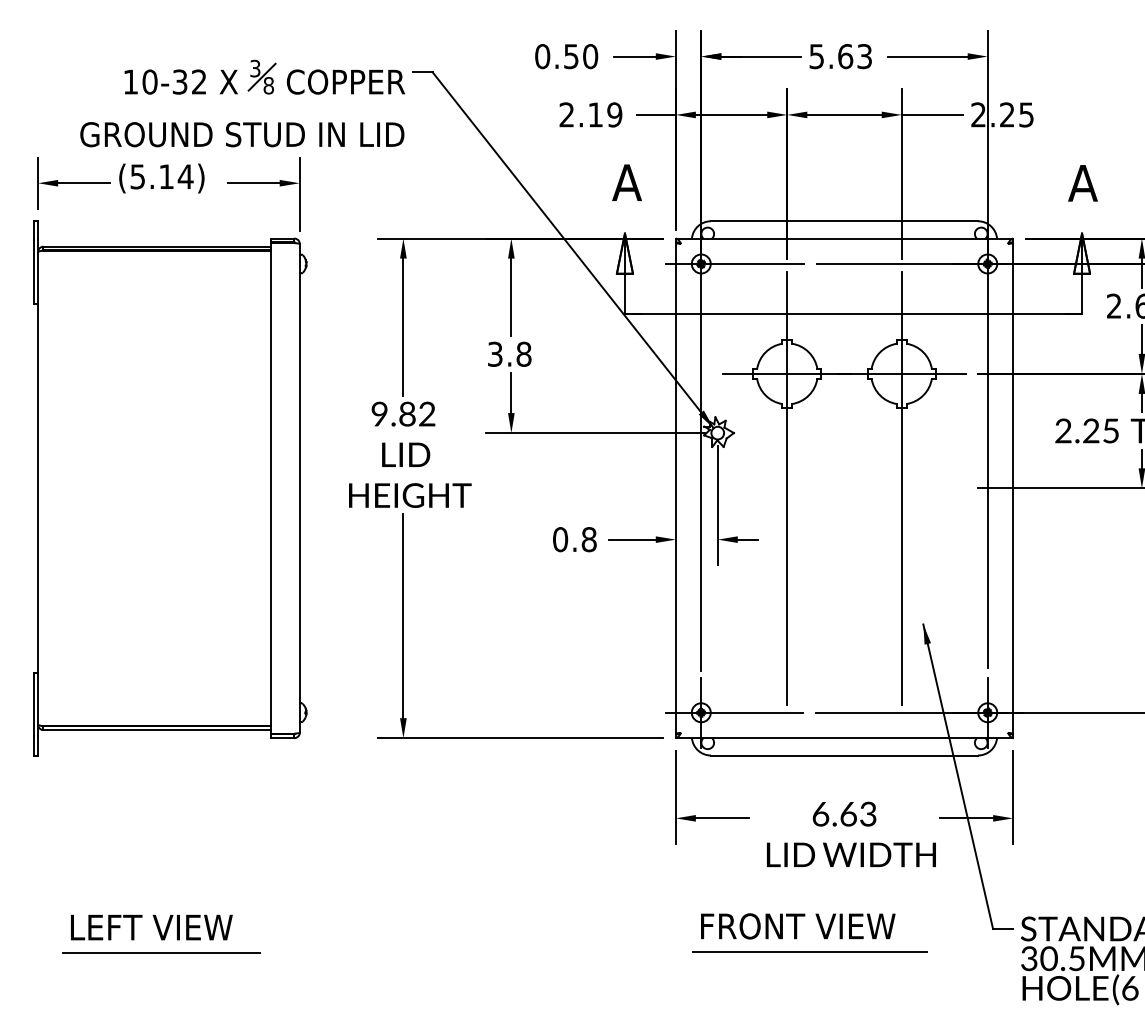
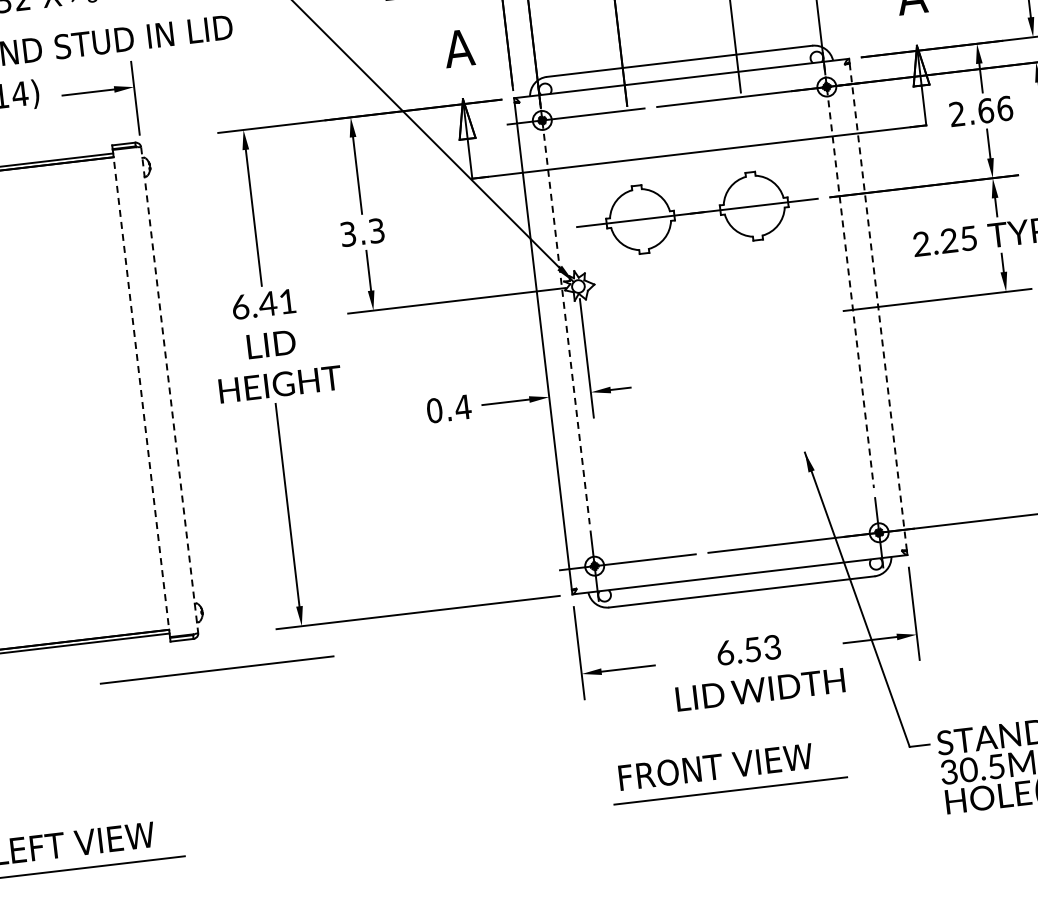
text: (523, 353) -> (376, 230), 3.8 -> 3.3
text: (403, 413) -> (264, 303), 9.82 -> 6.41
line: (987, 448) -> (848, 270), solid -> dashed
line: (701, 449) -> (564, 304), solid -> dashed
line: (271, 487) -> (141, 392), solid -> dashed
line: (299, 488) -> (169, 390), solid -> dashed
line: (787, 488) -> (654, 333), removed
line: (901, 488) -> (767, 320), removed
line: (1013, 488) -> (878, 307), solid -> dashed
text: (589, 539) -> (463, 407), 0.8 -> 0.4
line: (313, 771) -> (216, 669), added
text: (848, 814) -> (752, 650), 6.63 -> 6.53

